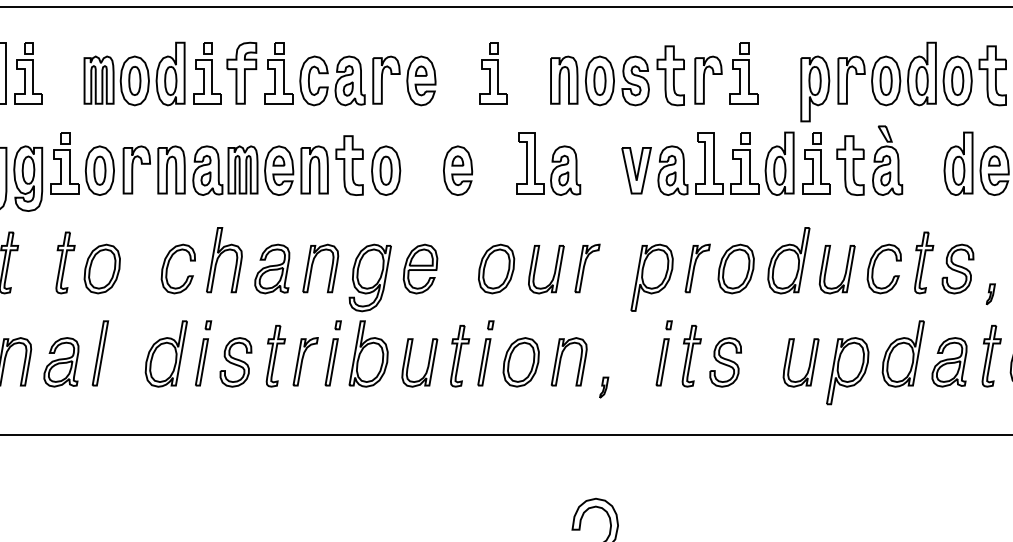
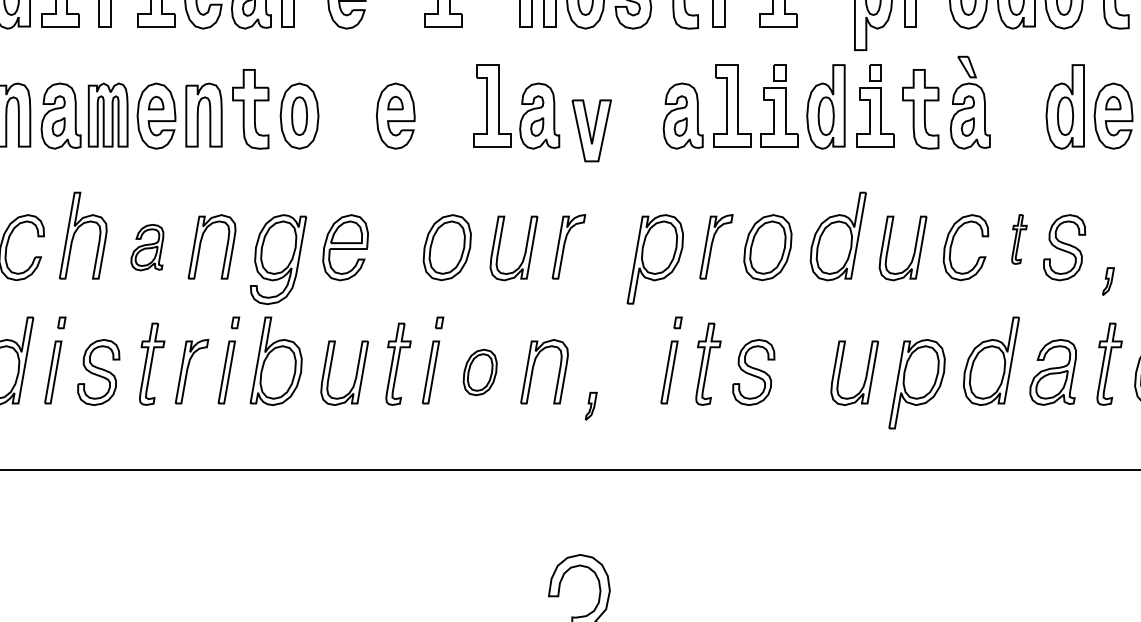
part: (636, 170) -> (591, 130), moved
part: (924, 262) -> (1019, 238), size x0.6
part: (272, 268) -> (147, 246), size x0.7
part: (520, 362) -> (479, 372), size x0.7

